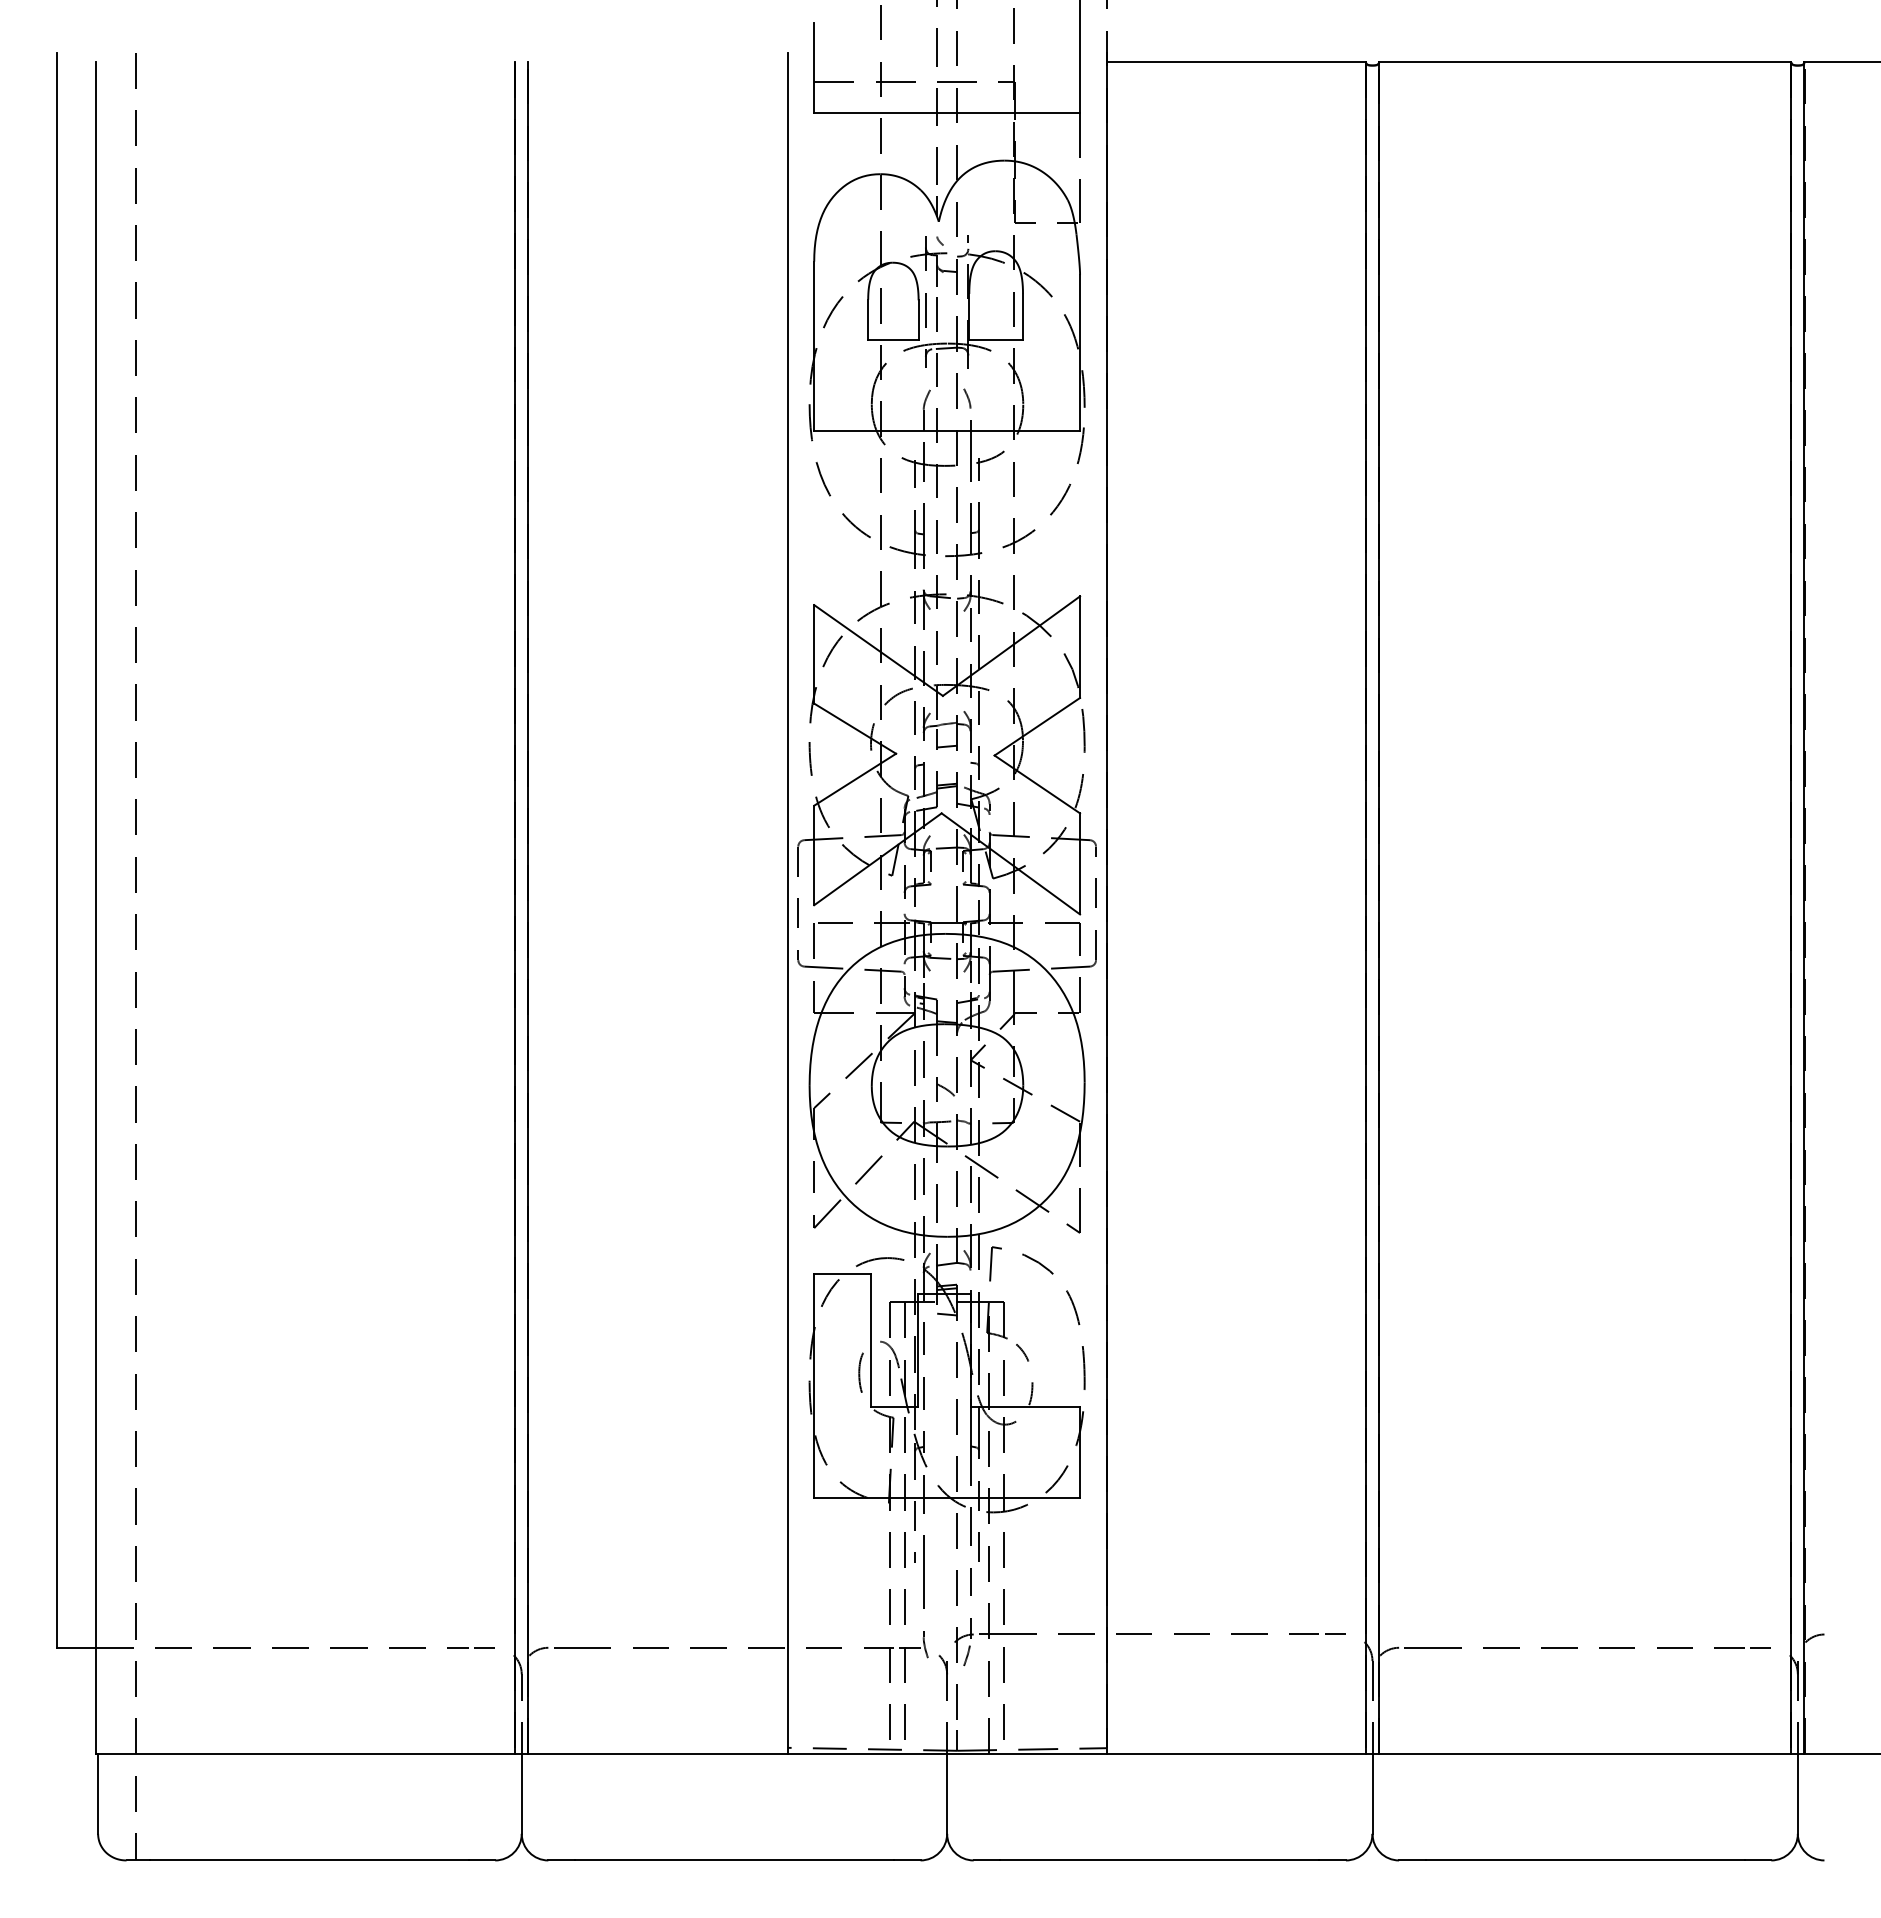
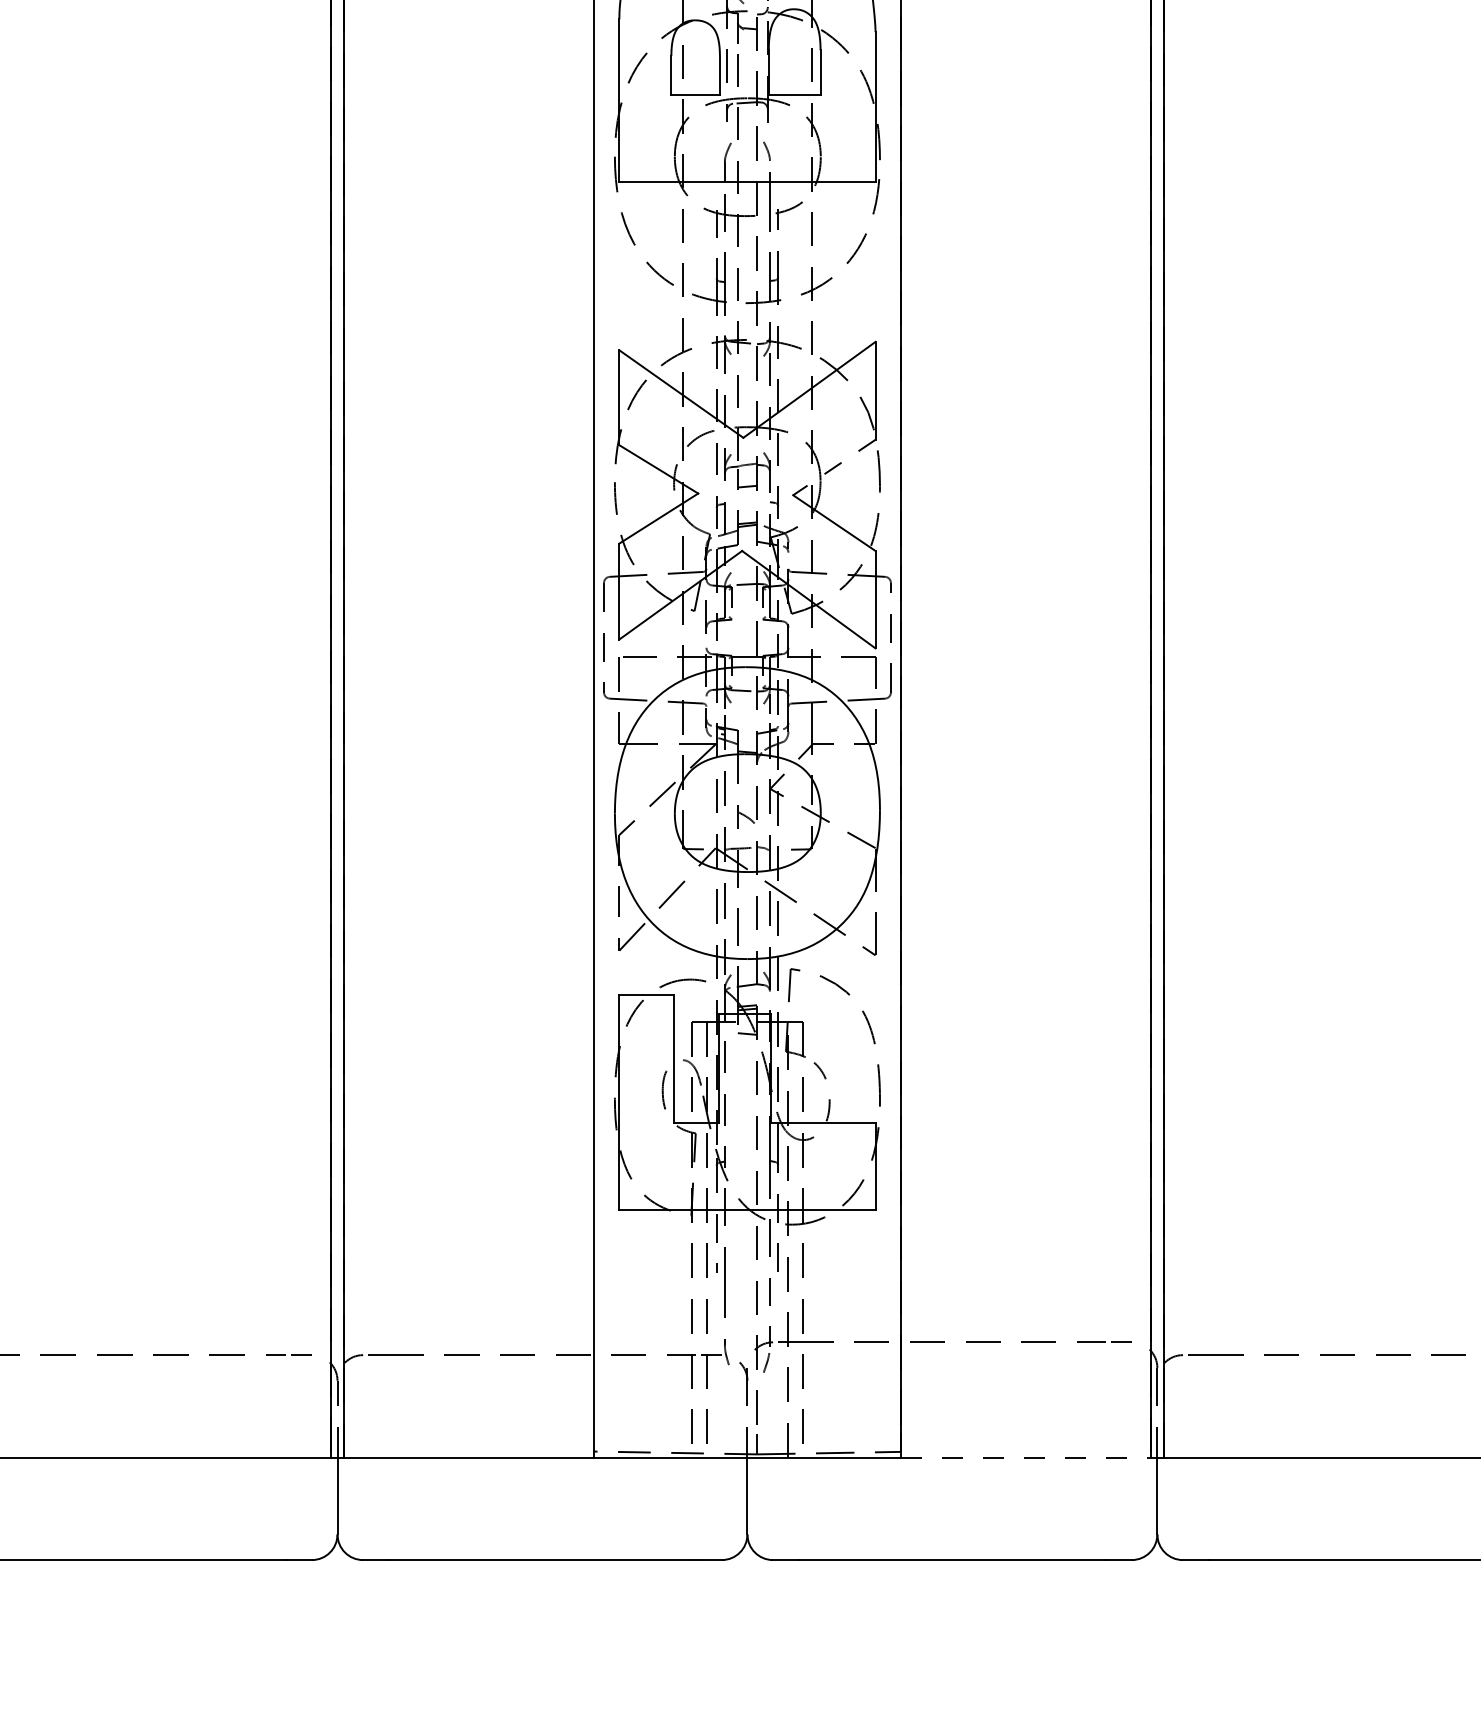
line: (1037, 726) -> (834, 467), solid -> dashed
line: (1236, 1754) -> (1026, 1457), solid -> dashed

